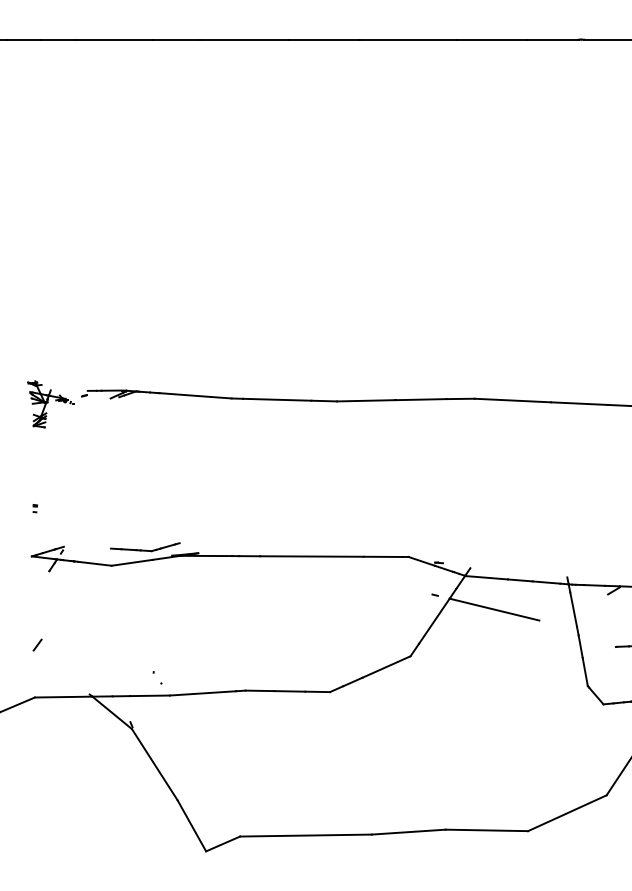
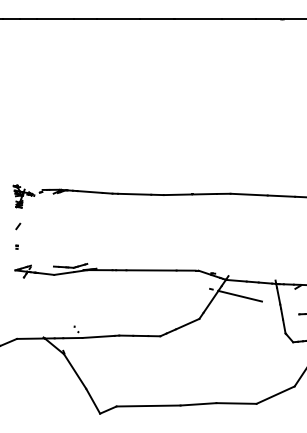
line: (38, 645) -> (18, 226), moved

